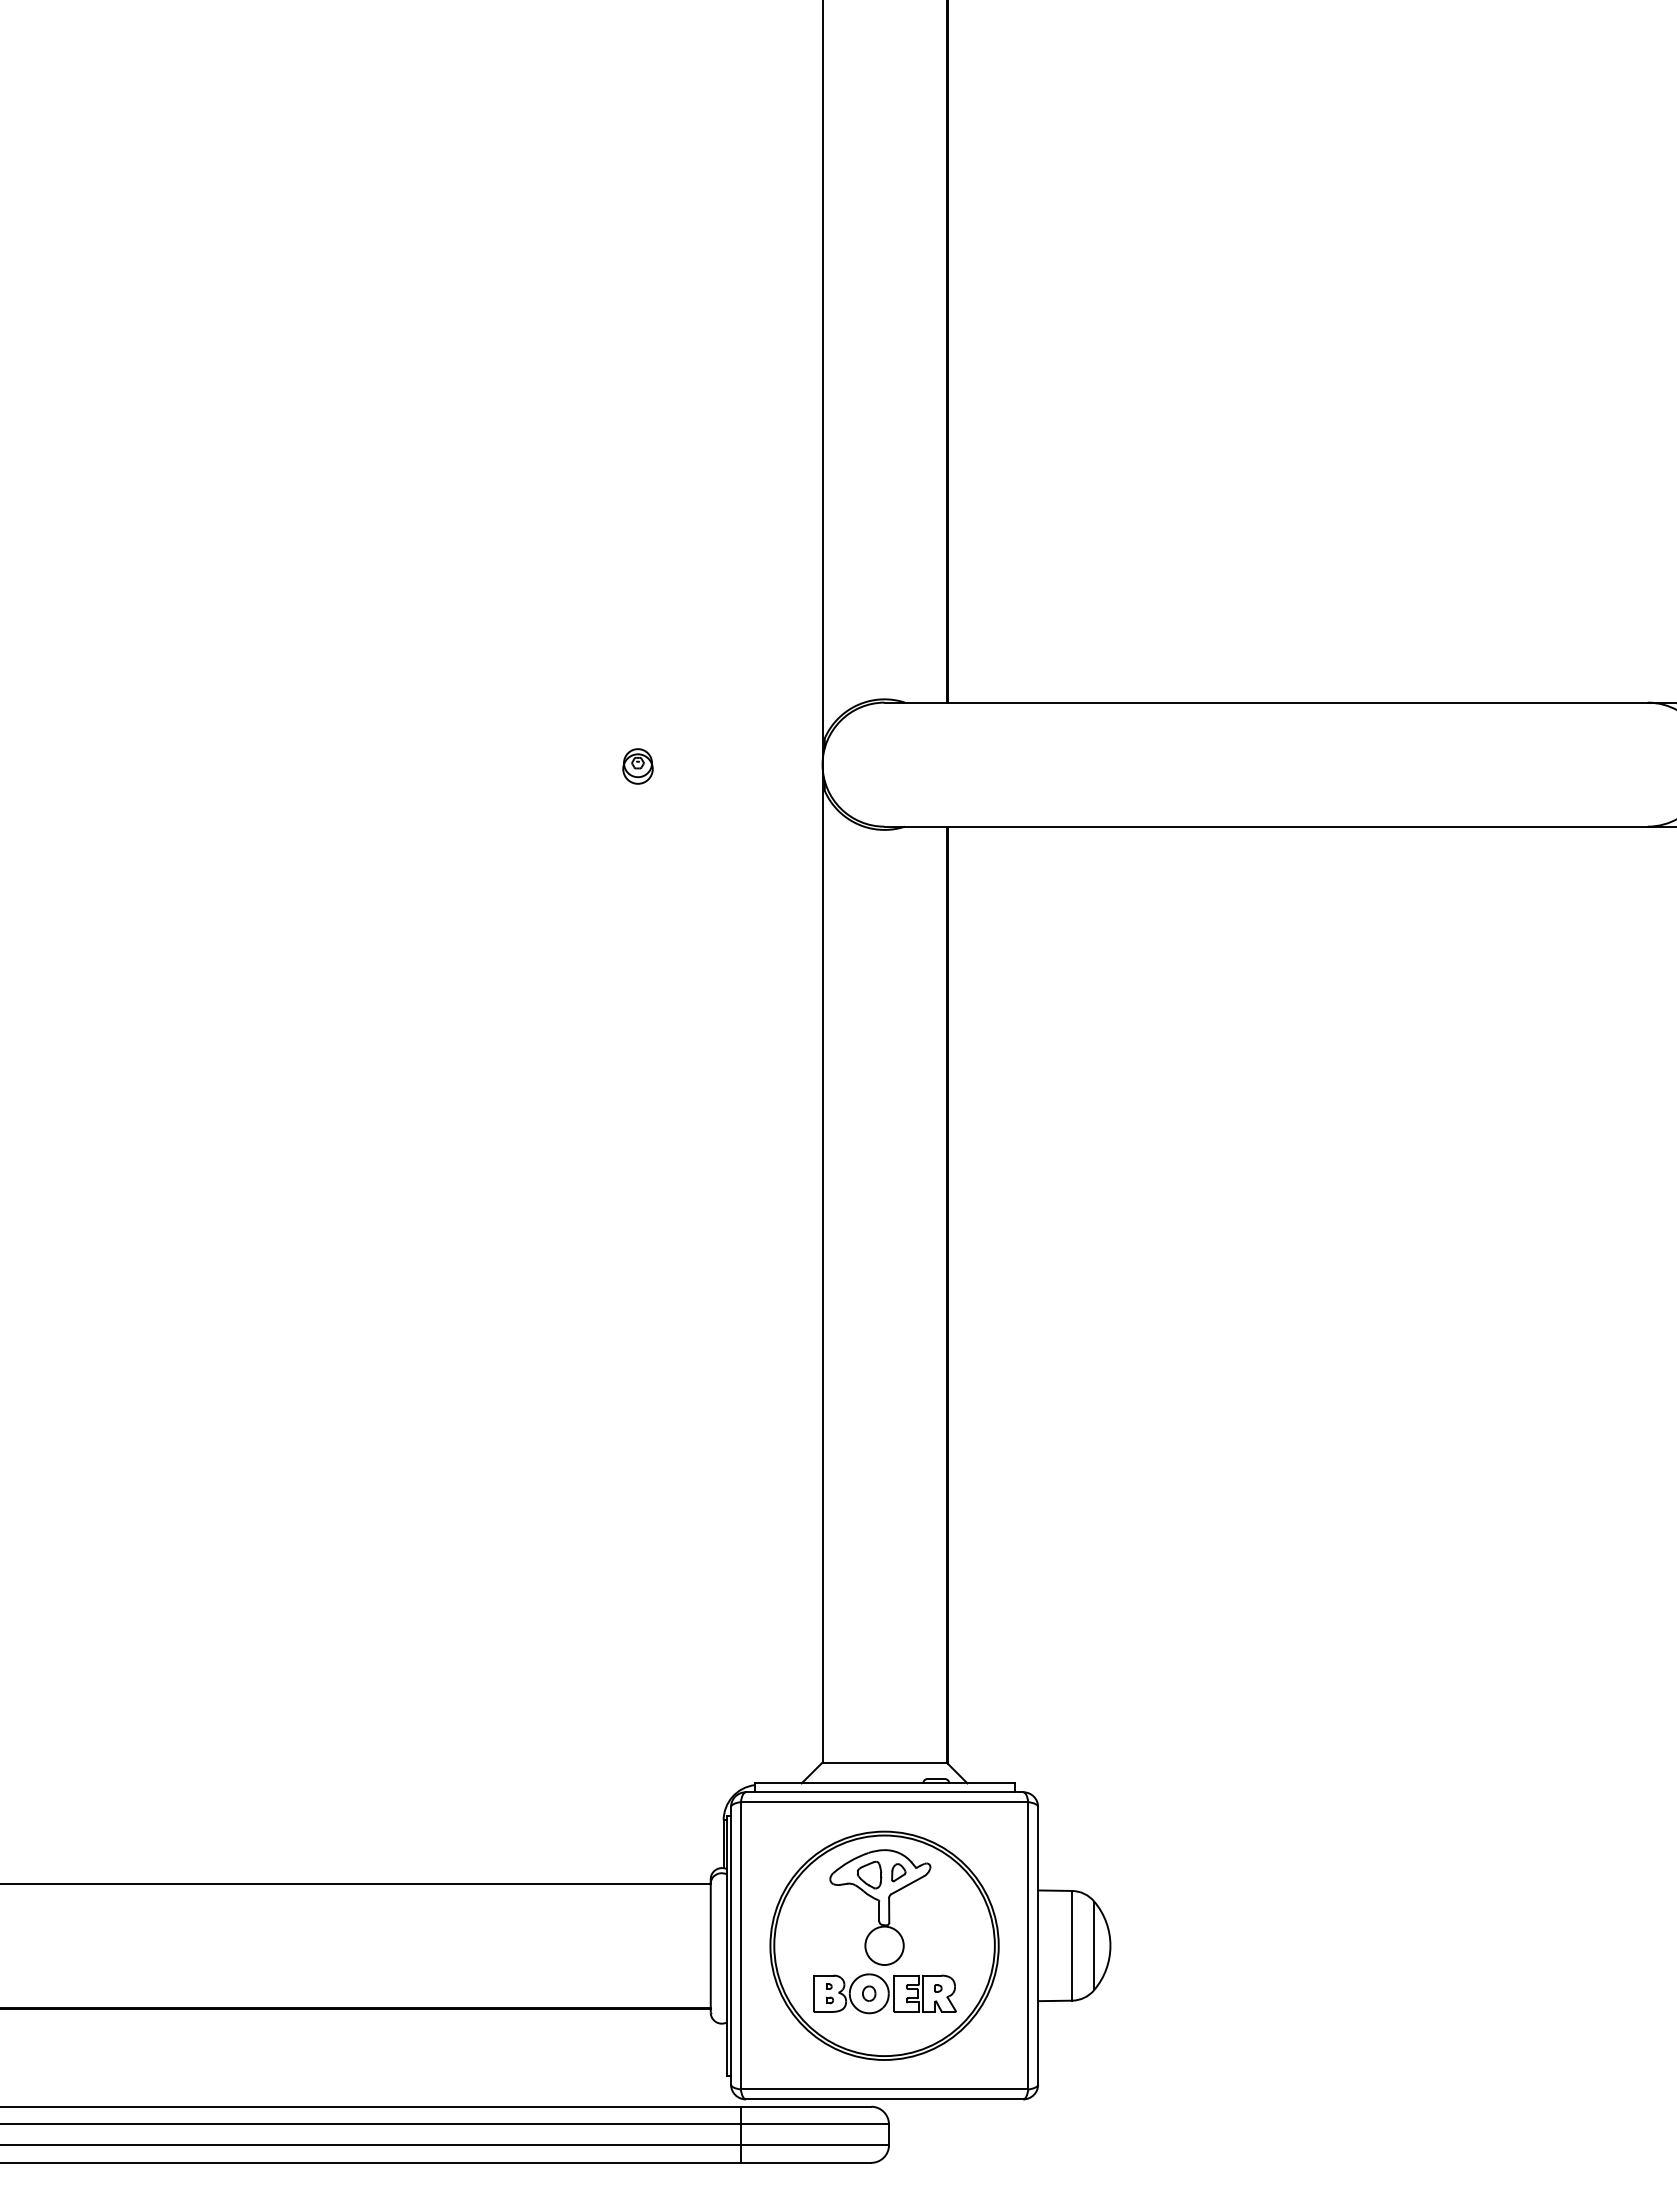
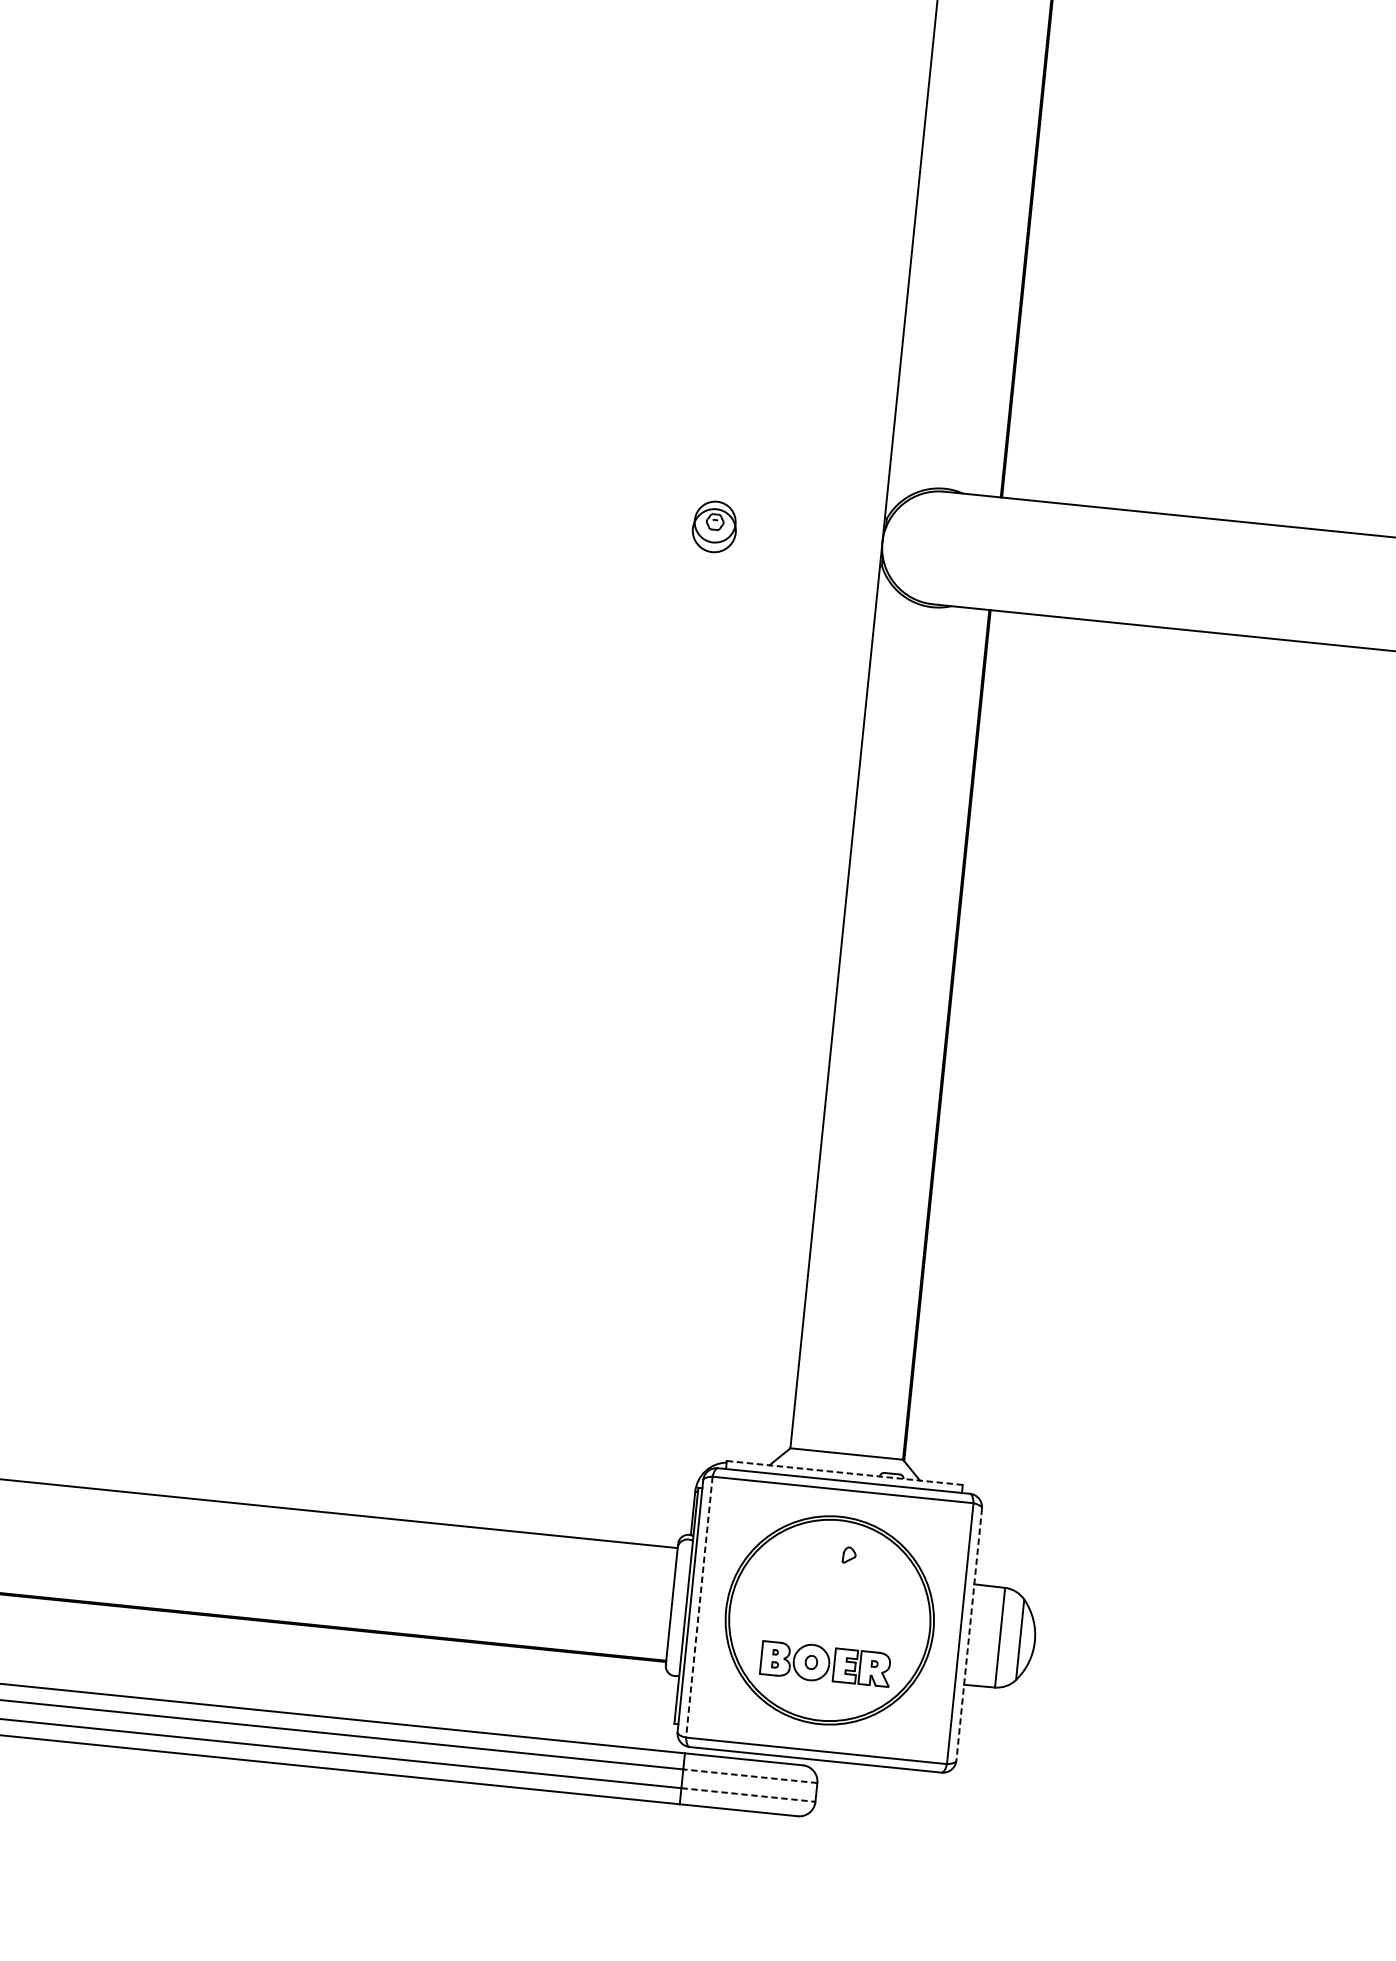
part: (637, 766) -> (714, 526), size x1.6
line: (884, 1783) -> (844, 1473), solid -> dashed
part: (880, 1907) -> (829, 1585), removed
line: (740, 1945) -> (699, 1606), solid -> dashed
line: (1038, 1945) -> (969, 1634), solid -> dashed
line: (815, 2124) -> (750, 1776), solid -> dashed
line: (815, 2145) -> (748, 1795), solid -> dashed

